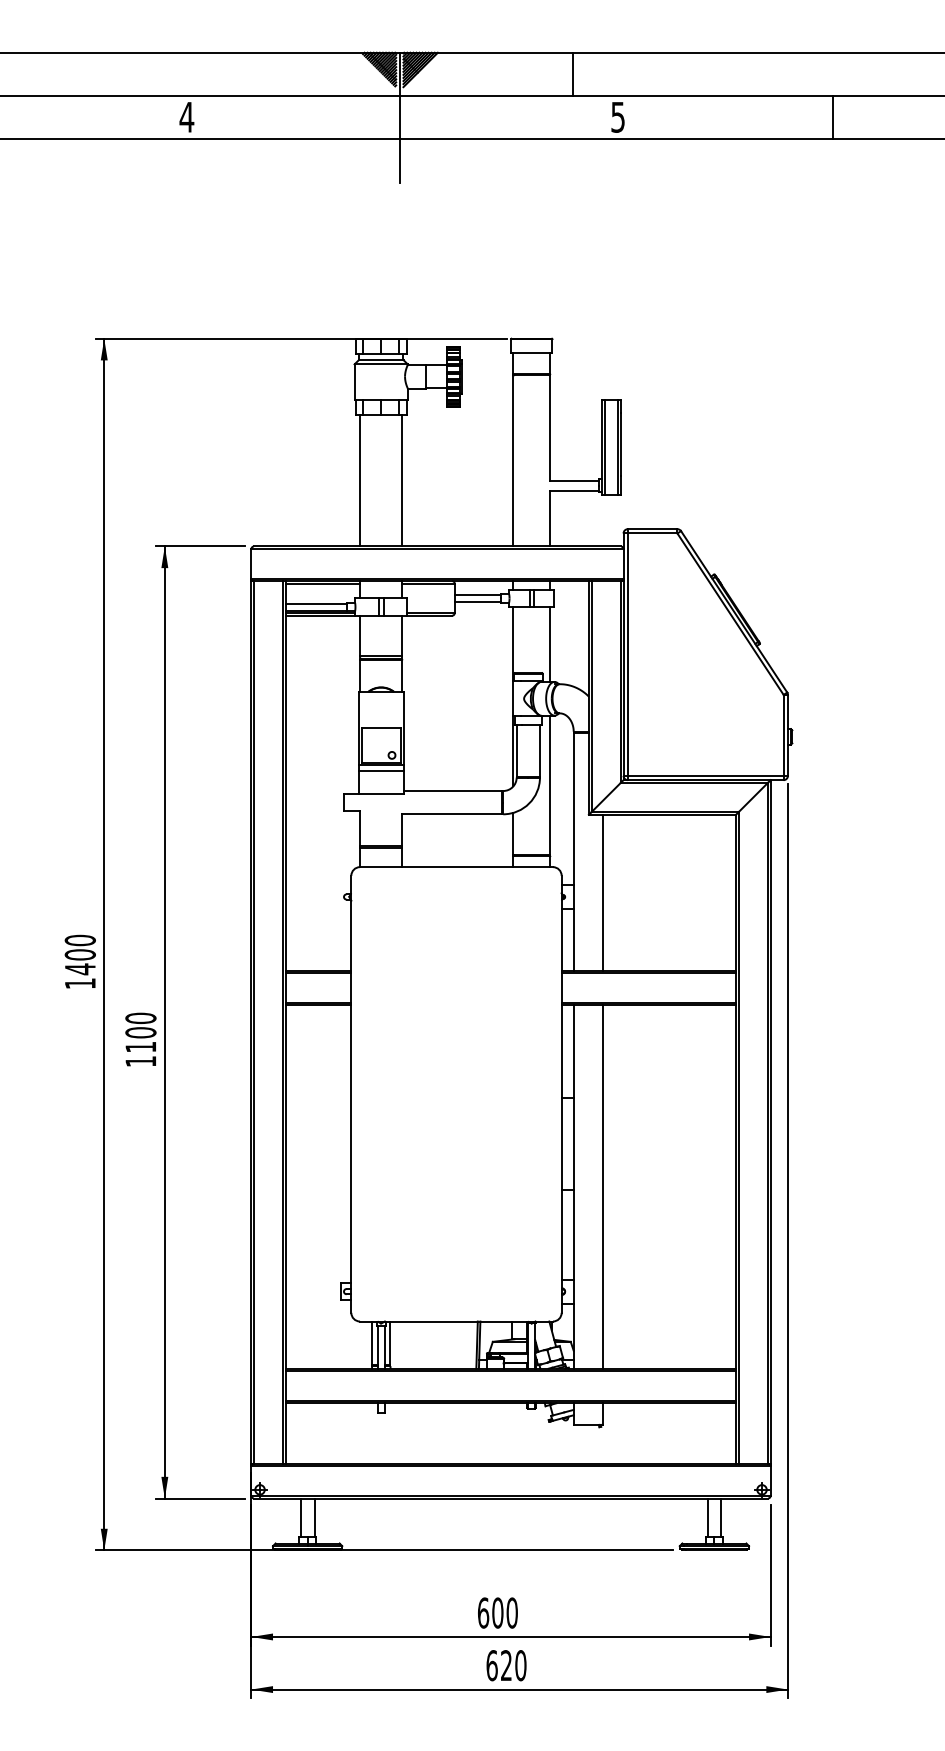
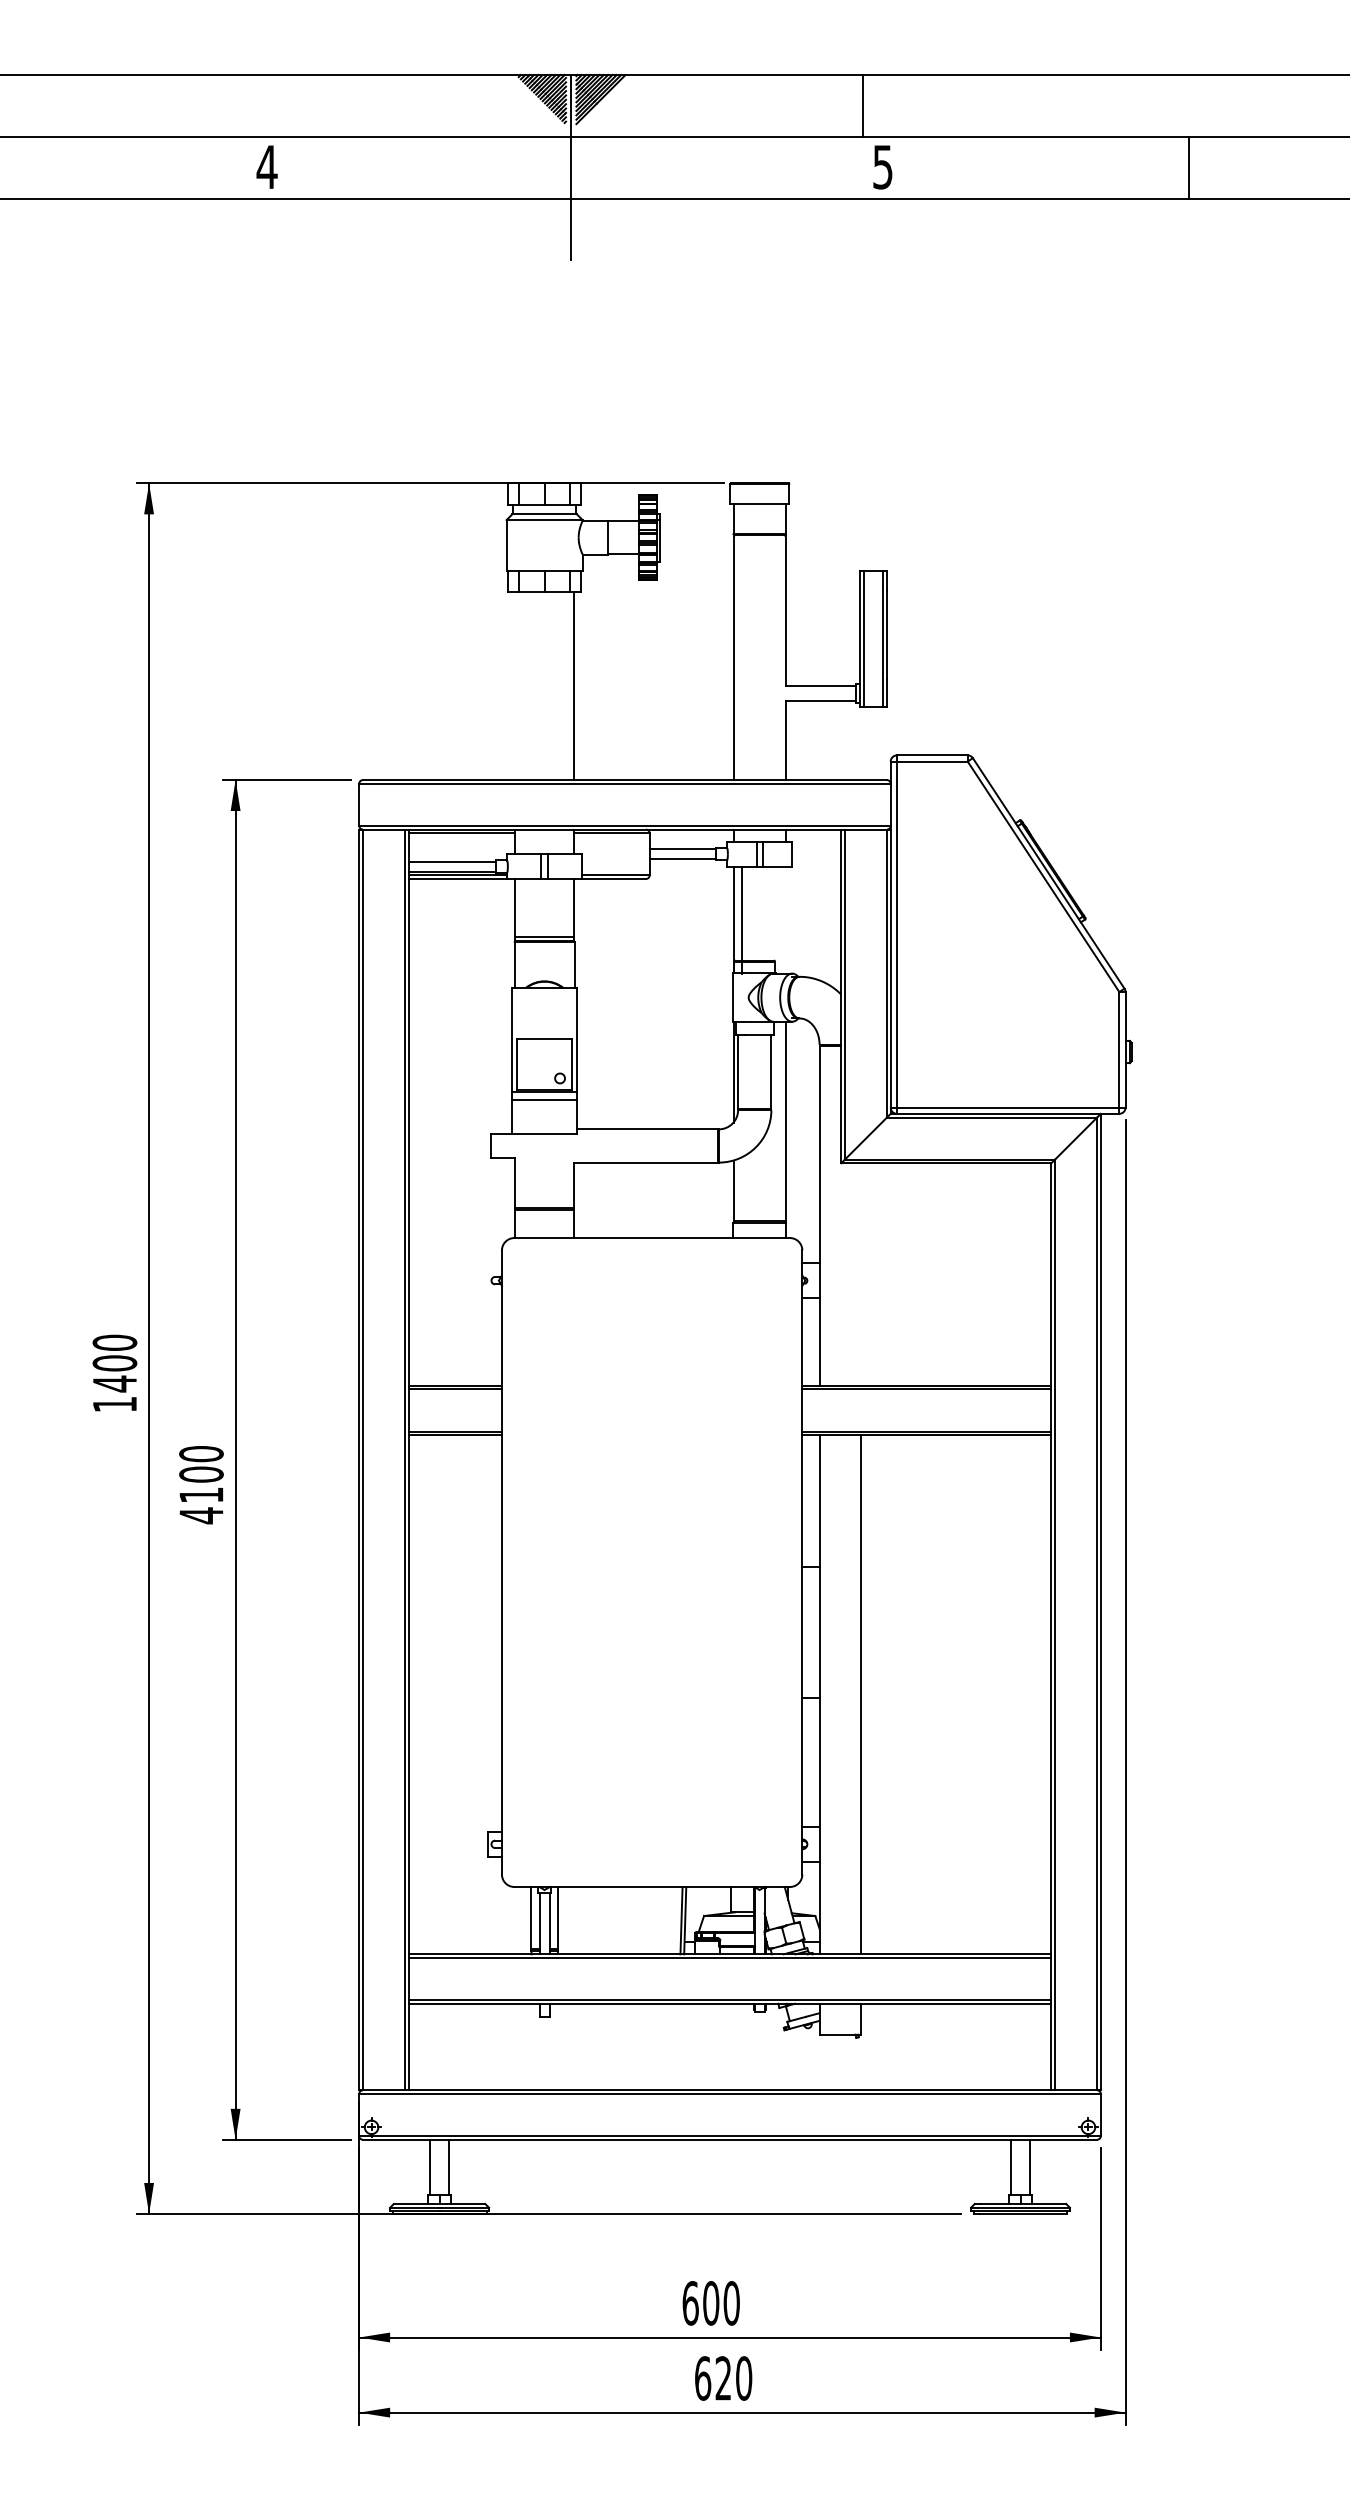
line: (572, 74) -> (863, 105), moved
line: (360, 480) -> (514, 685), removed
line: (549, 644) -> (741, 919), moved
line: (603, 892) -> (861, 1274), removed
text: (140, 1061) -> (201, 1515), 1100 -> 4100

